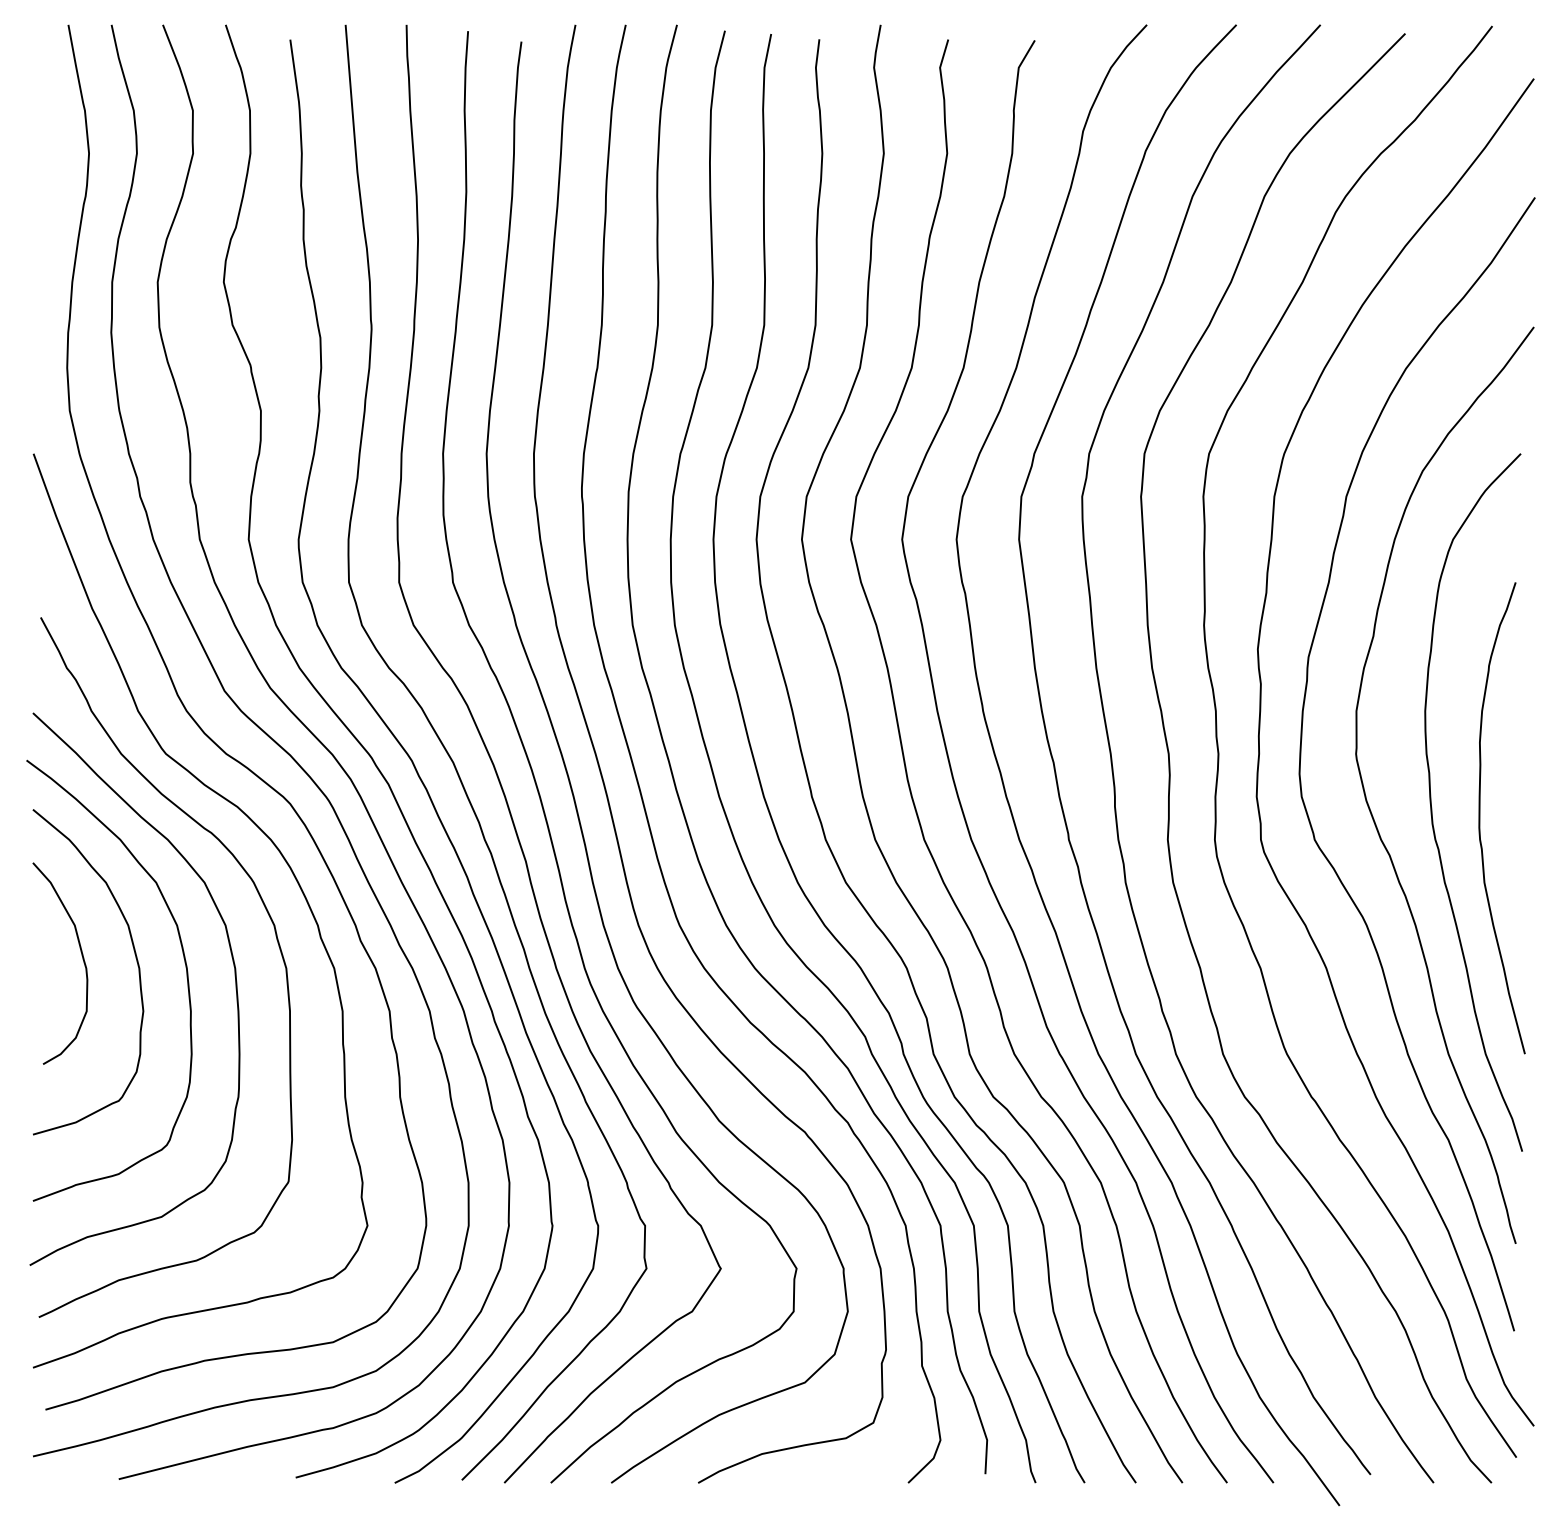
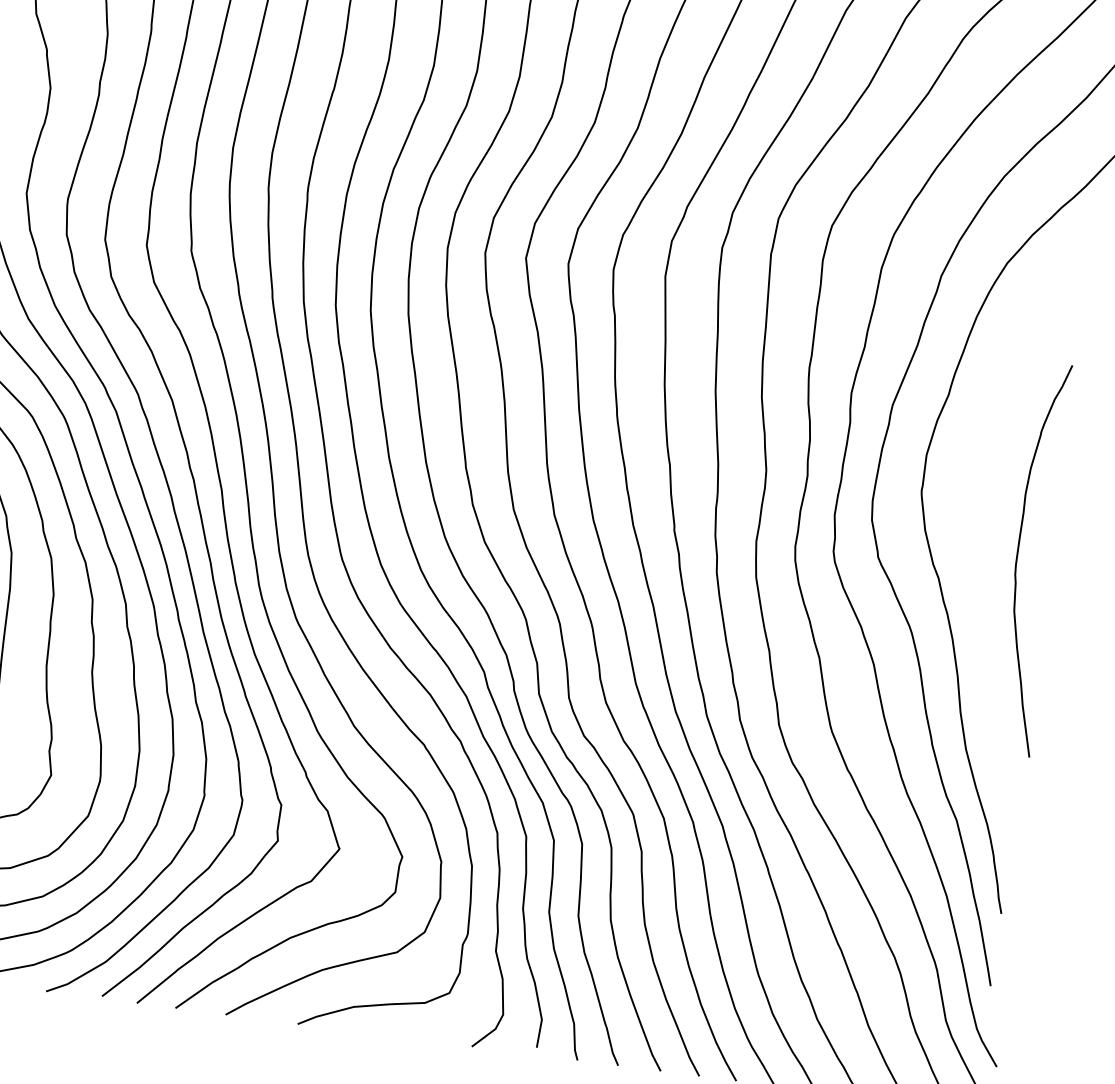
curve: (1432, 807) -> (979, 543), removed

